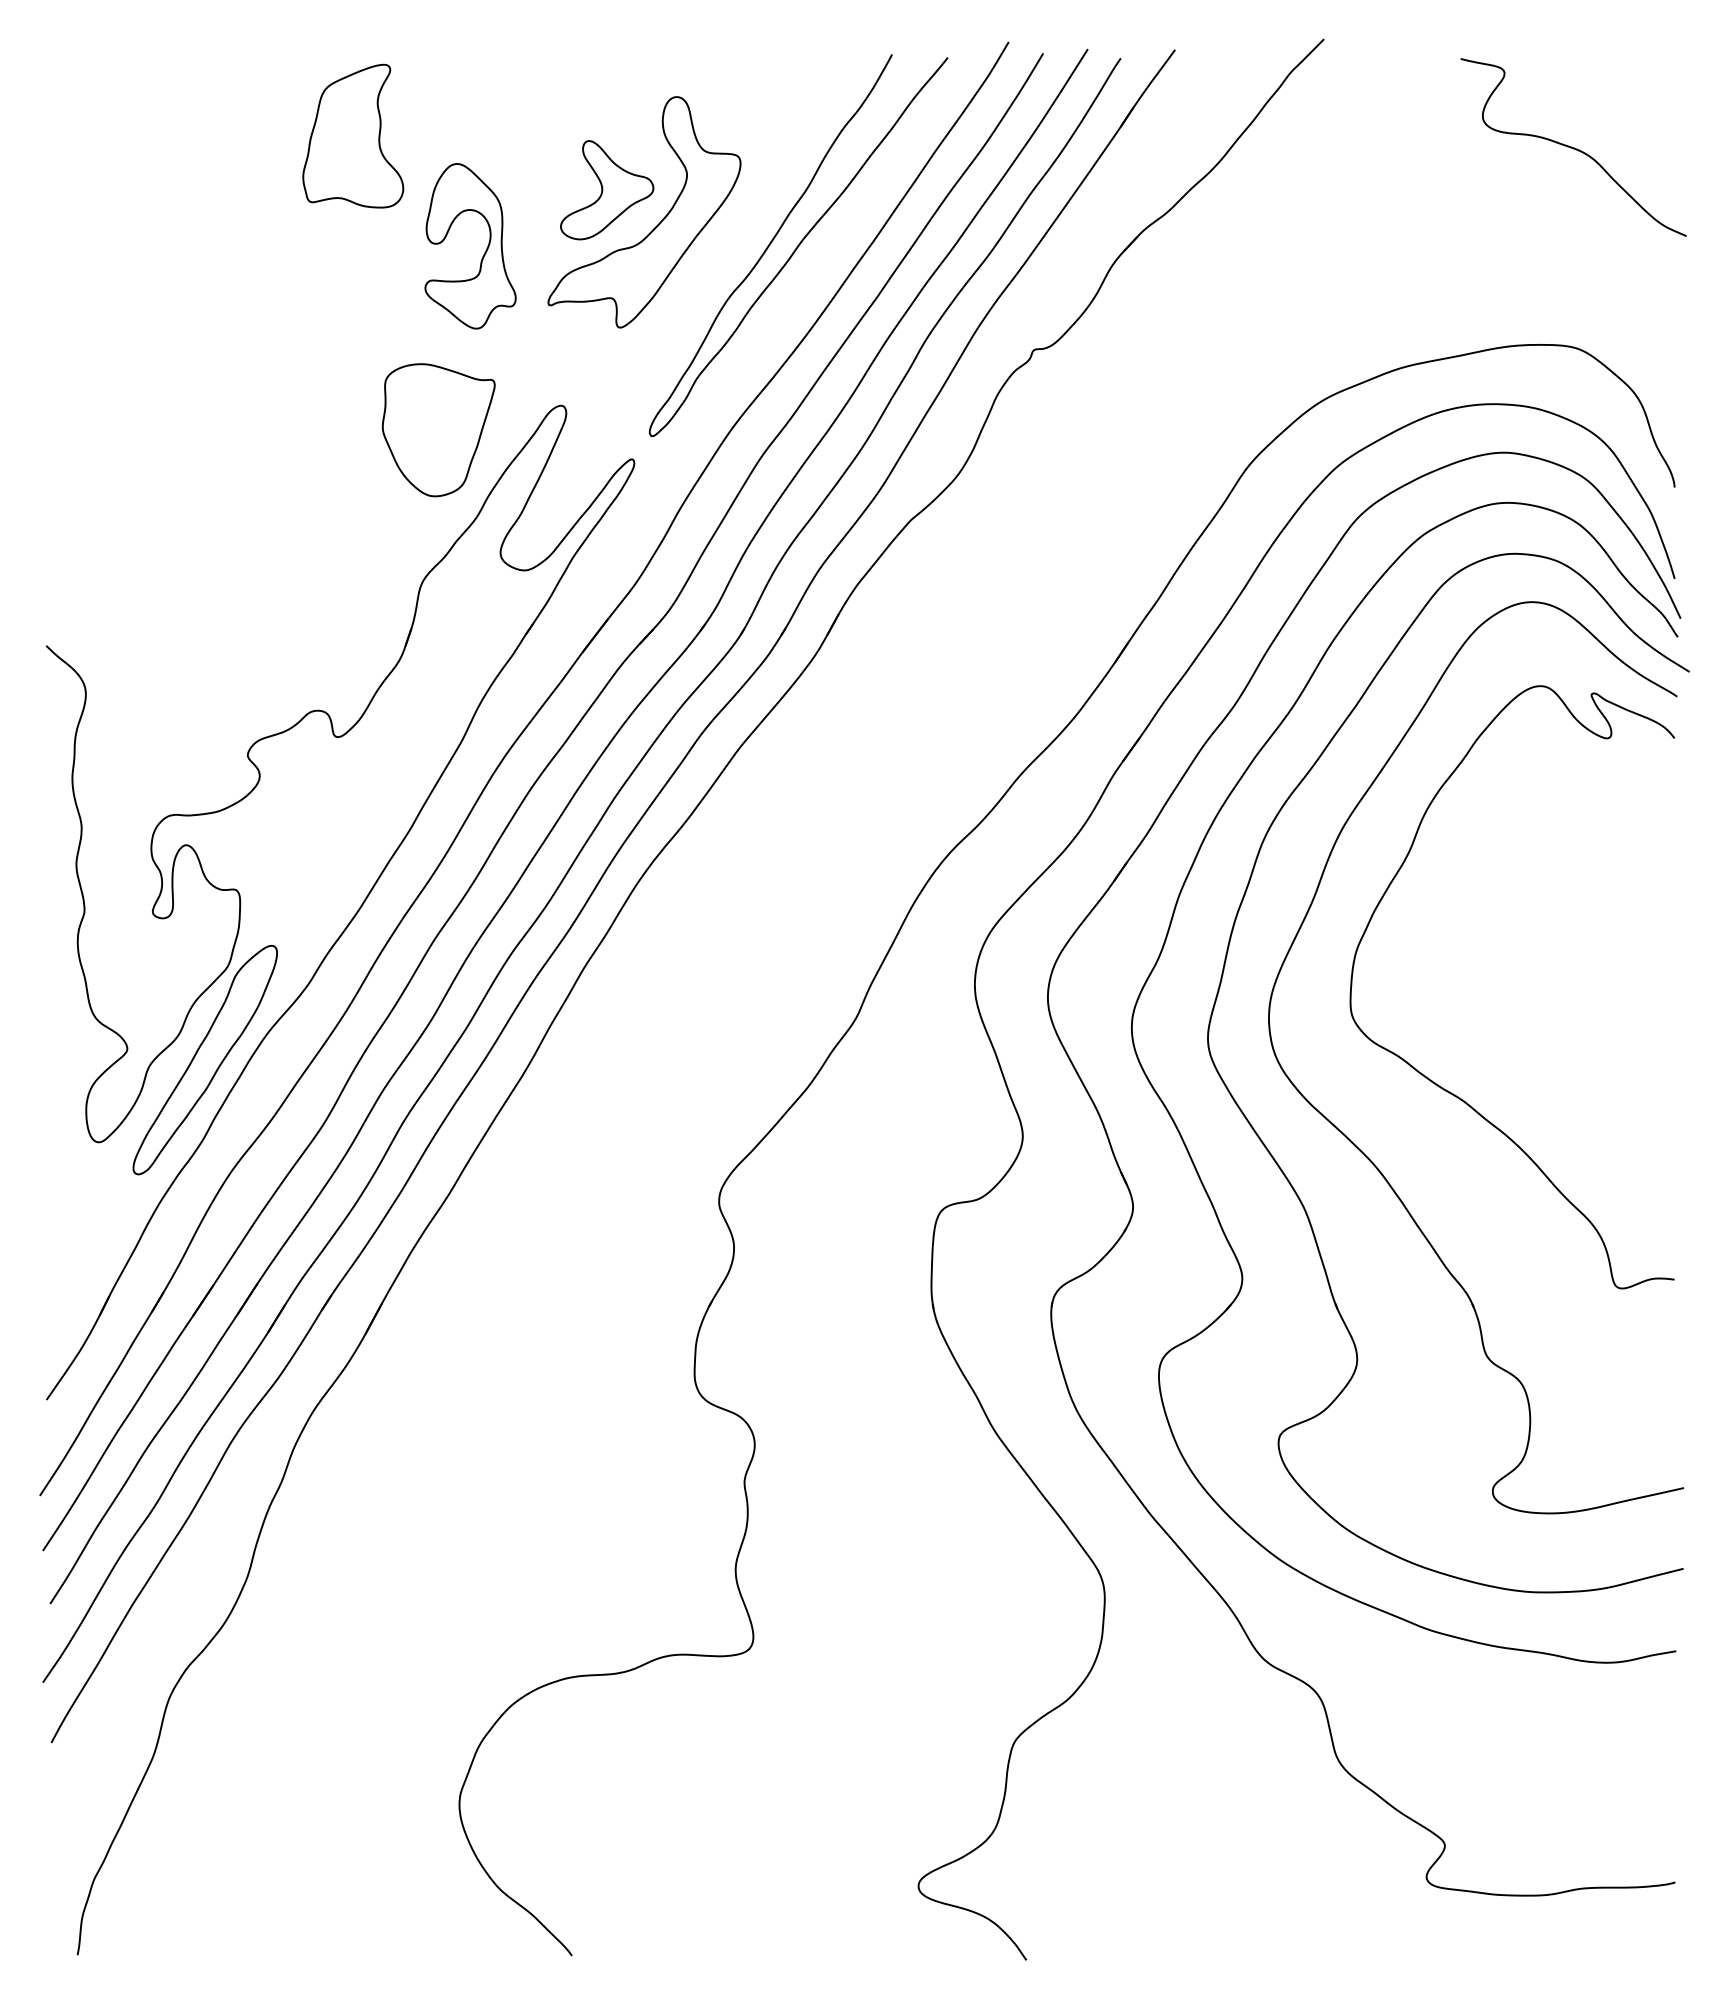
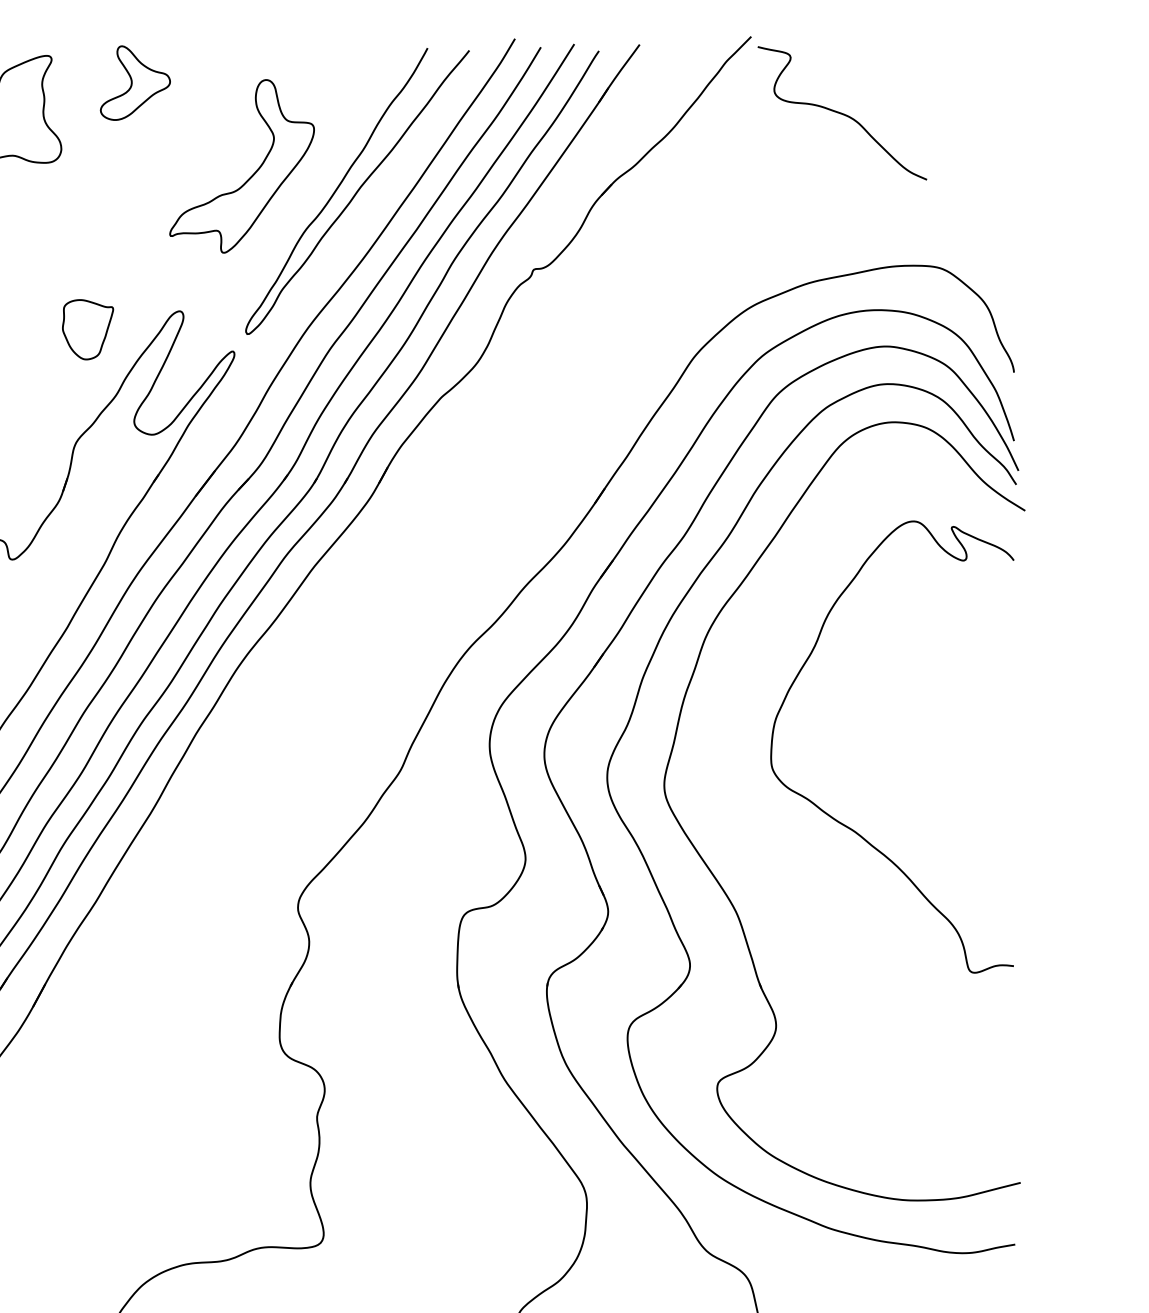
curve: (1573, 147) -> (842, 113), moved
part: (607, 190) -> (135, 83), moved
part: (484, 252) -> (122, 196), removed
part: (438, 430) -> (87, 329), size x0.6
part: (1372, 1161) -> (787, 877), removed

